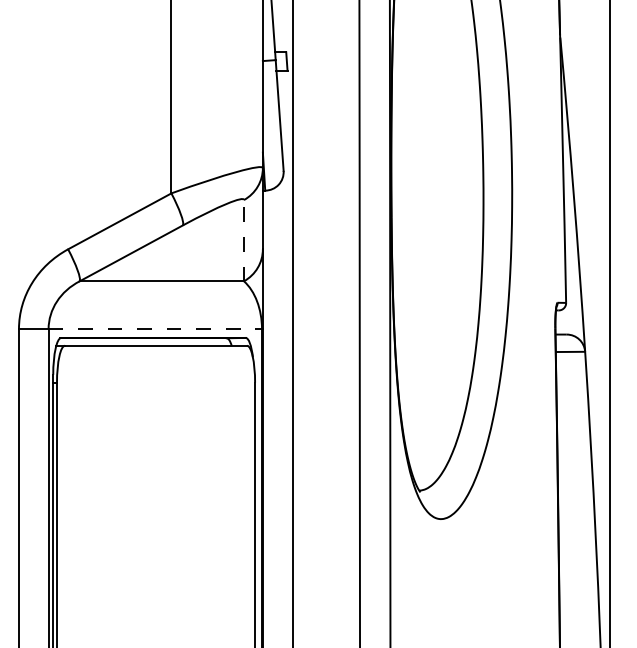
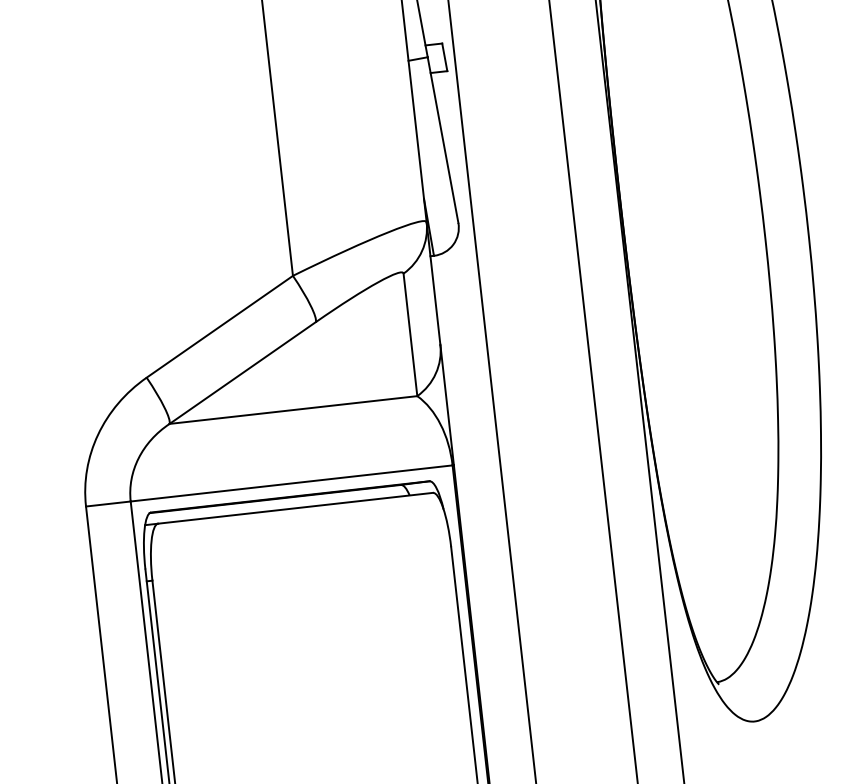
line: (244, 240) -> (411, 334), dashed -> solid
line: (155, 329) -> (291, 483), dashed -> solid

